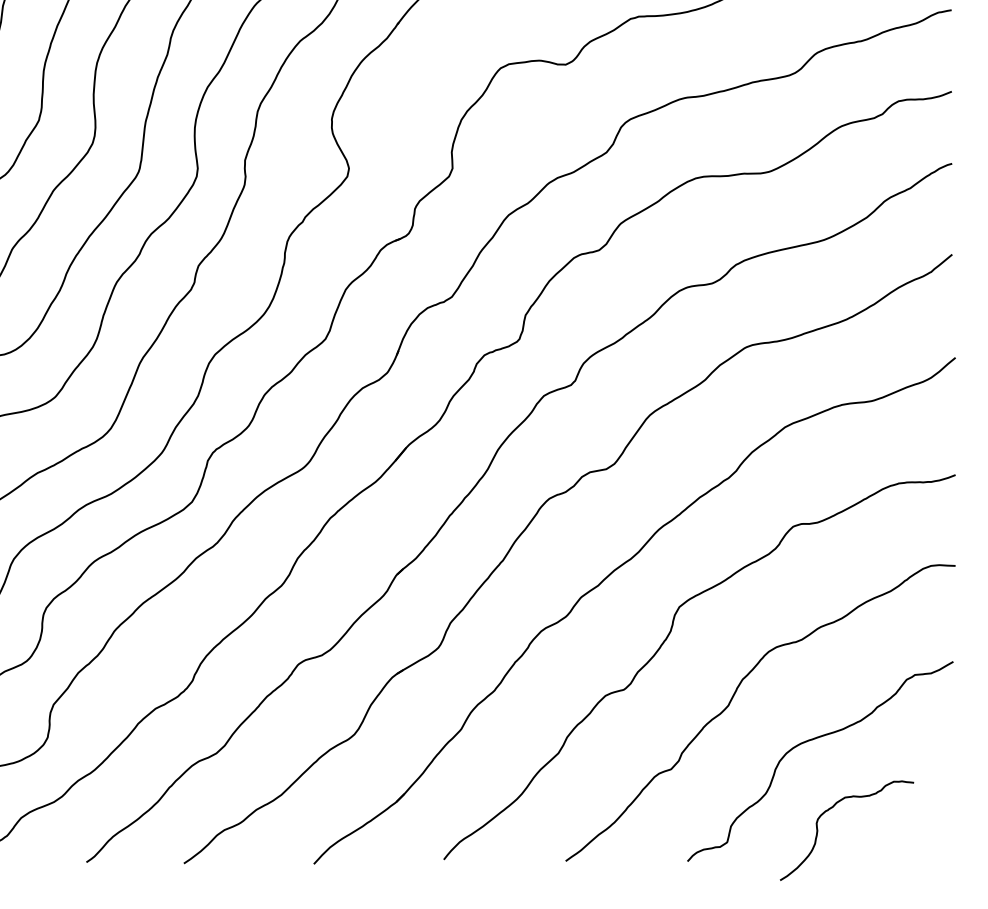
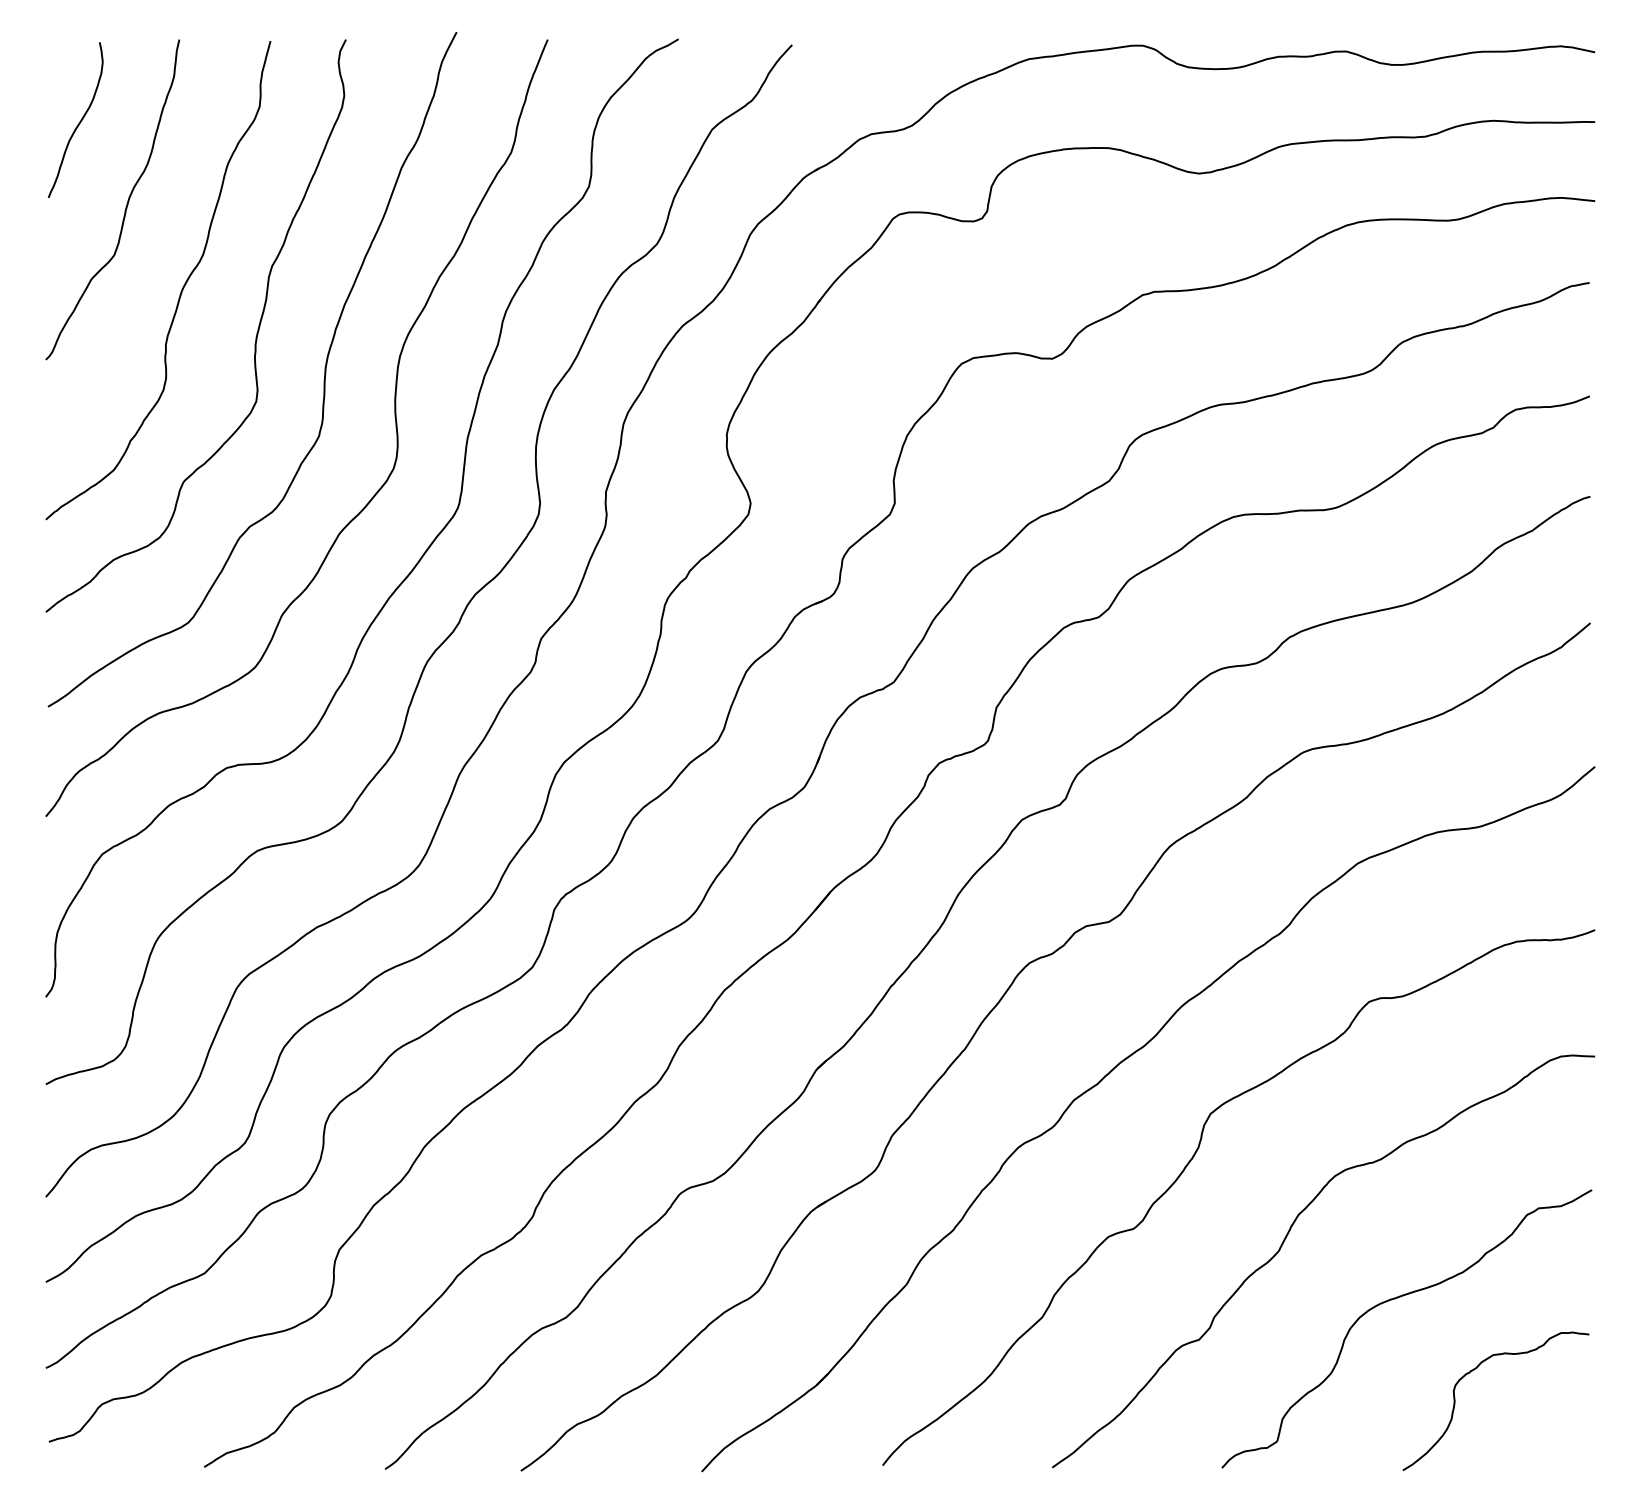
curve: (833, 807) -> (1476, 1369), moved

